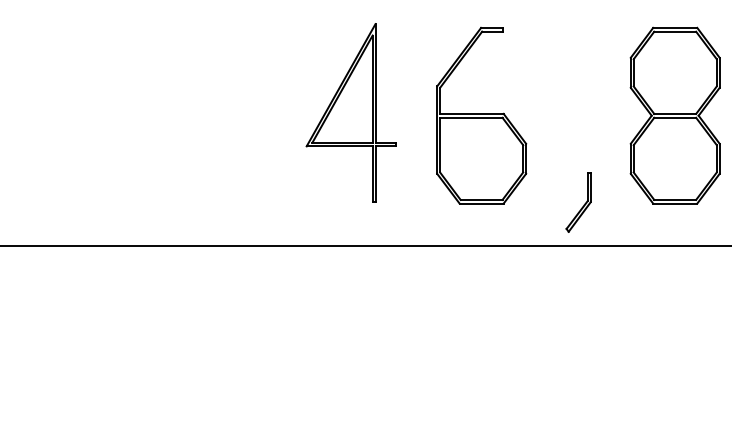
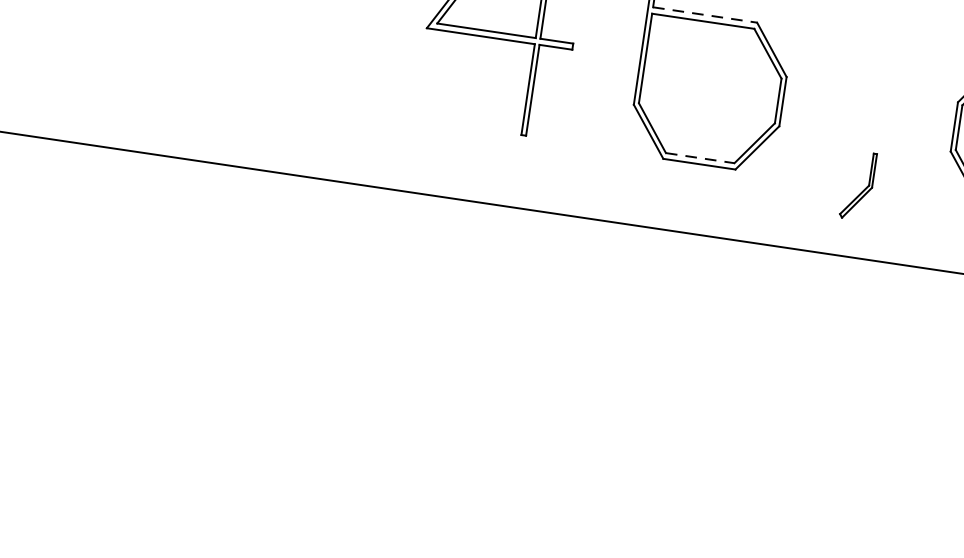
line: (471, 113) -> (704, 14), solid -> dashed
line: (481, 199) -> (700, 157), solid -> dashed
part: (578, 202) -> (858, 185), size x0.7

